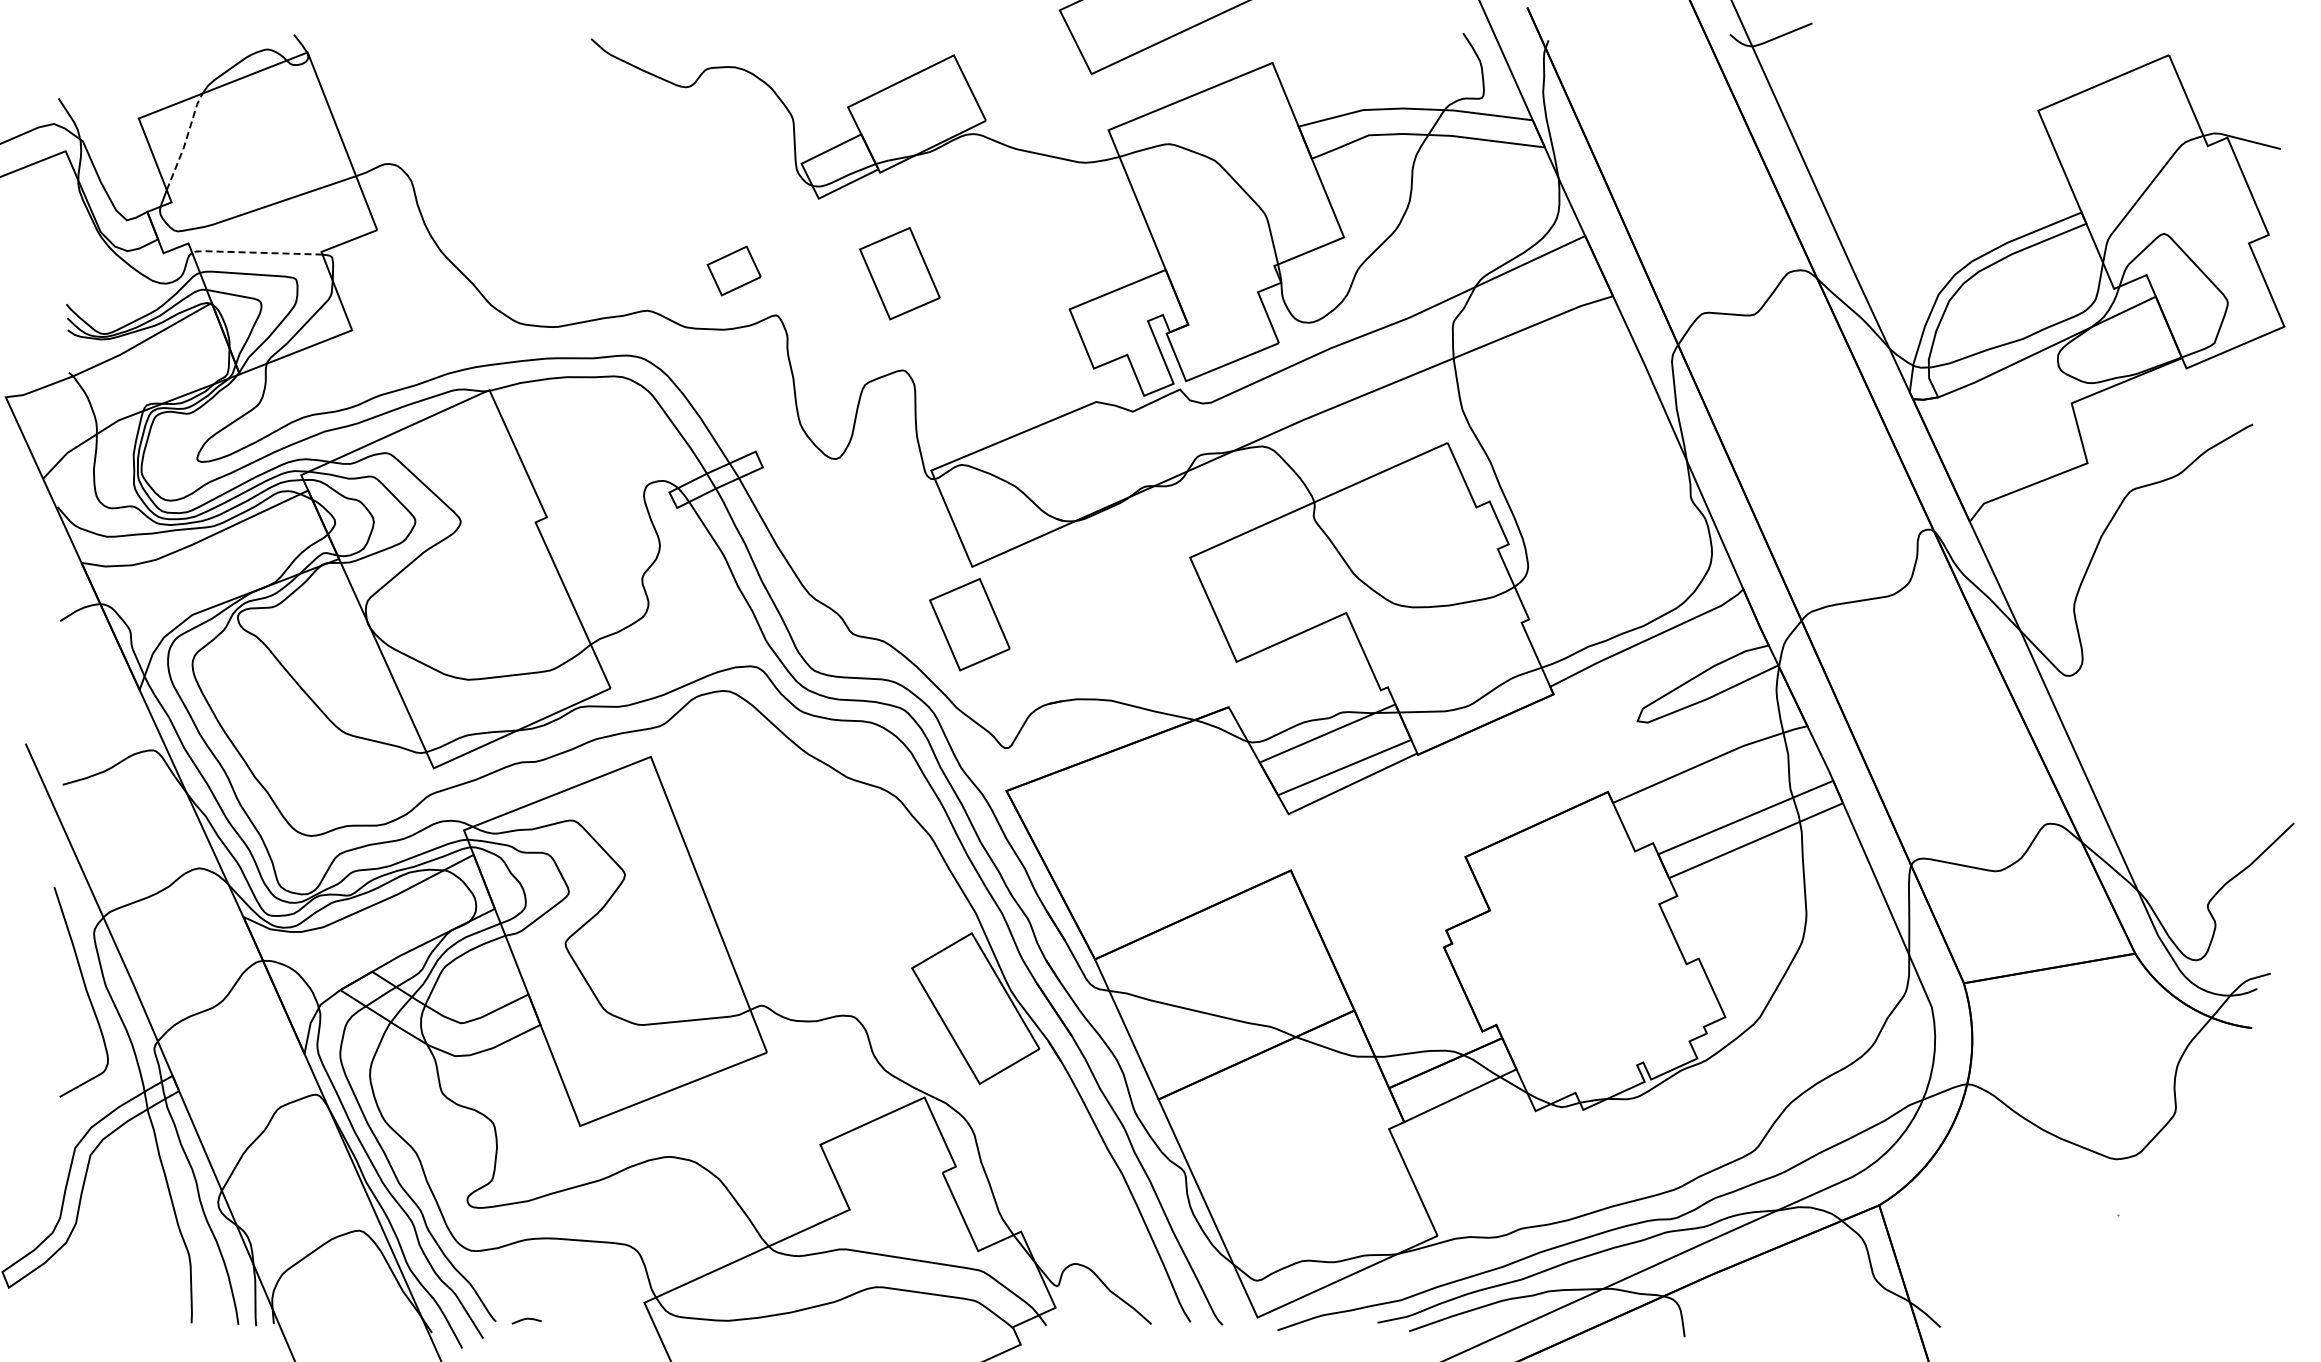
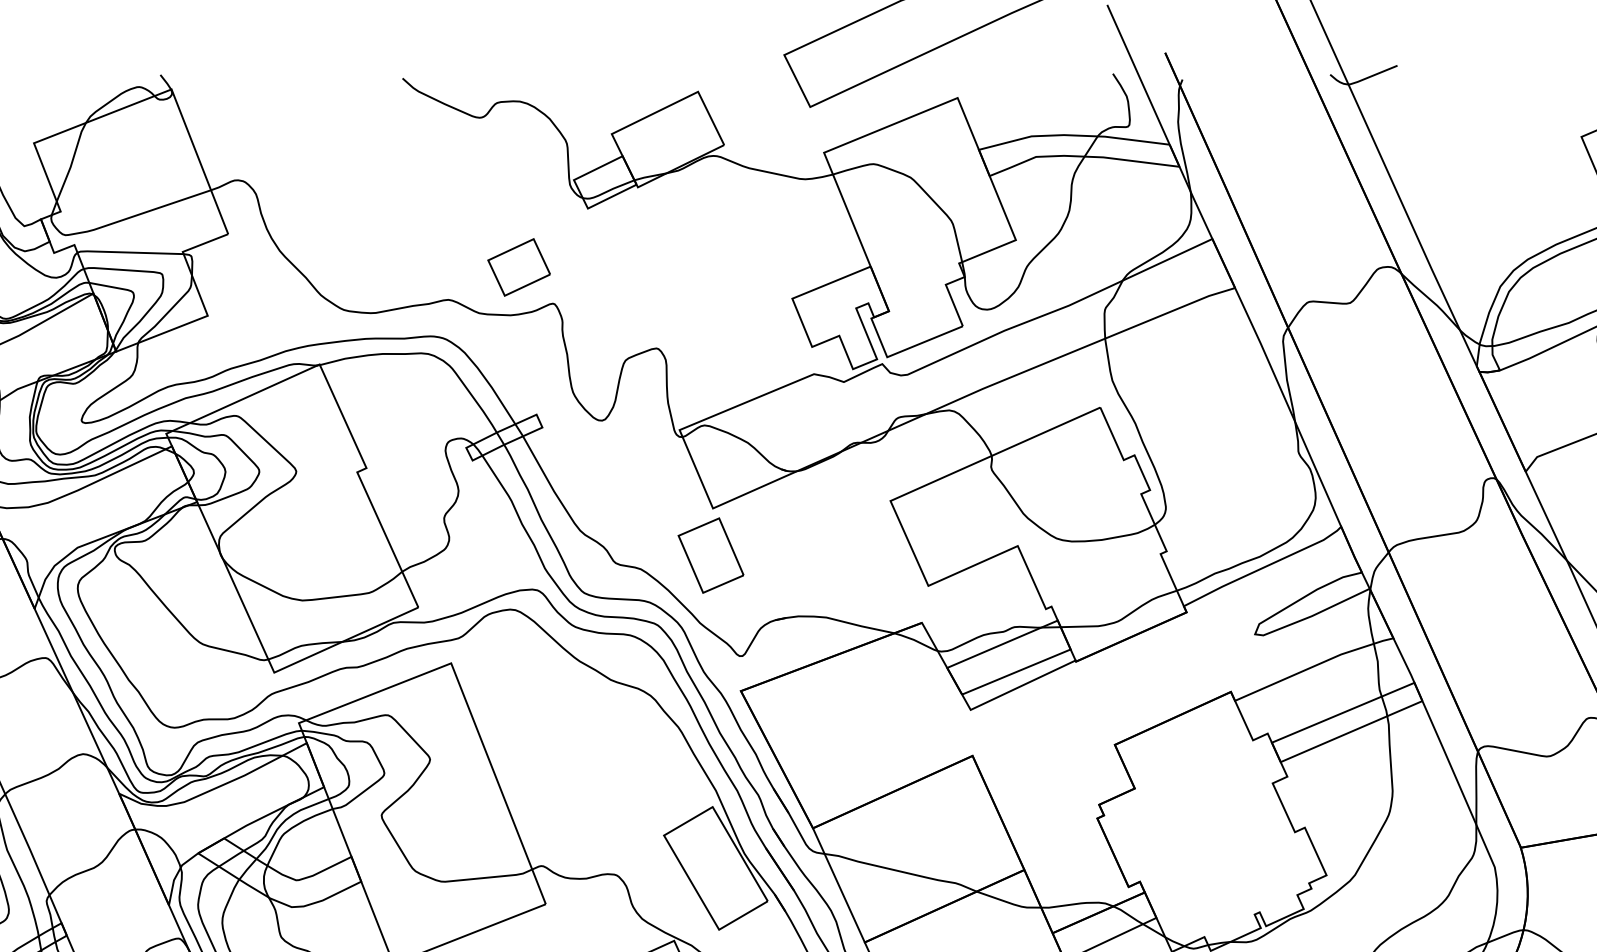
line: (185, 141) -> (72, 161), dashed -> solid
line: (255, 252) -> (129, 252), dashed -> solid
part: (733, 270) -> (518, 267), size x1.43
part: (899, 273) -> (653, 269), removed

